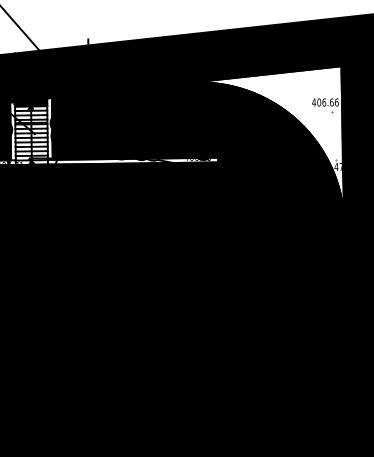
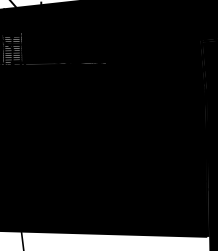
fill: (262, 144) -> (129, 55), added

